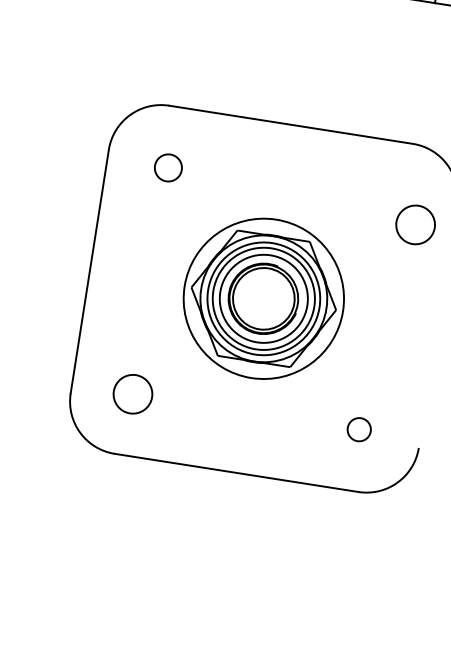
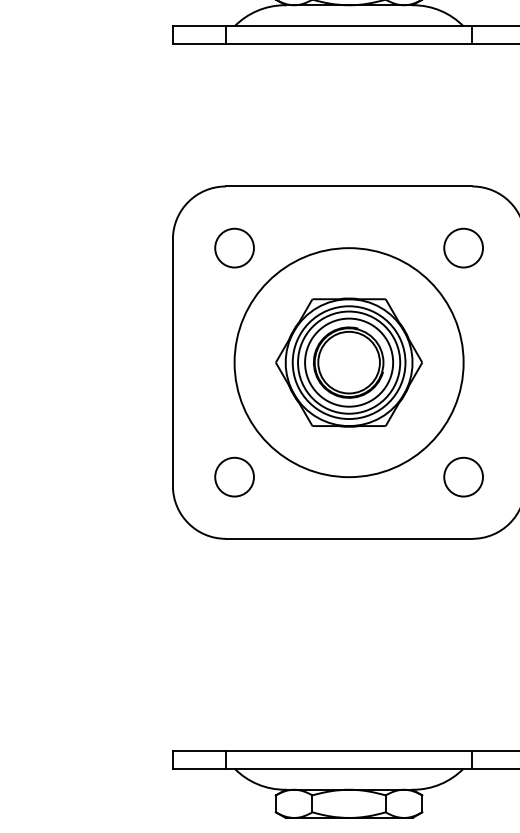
circle: (168, 167) -> (234, 247), size x1.43
circle: (415, 224) -> (463, 247), moved
circle: (263, 298) -> (348, 362), size x1.43
circle: (359, 429) -> (463, 476), size x1.67

